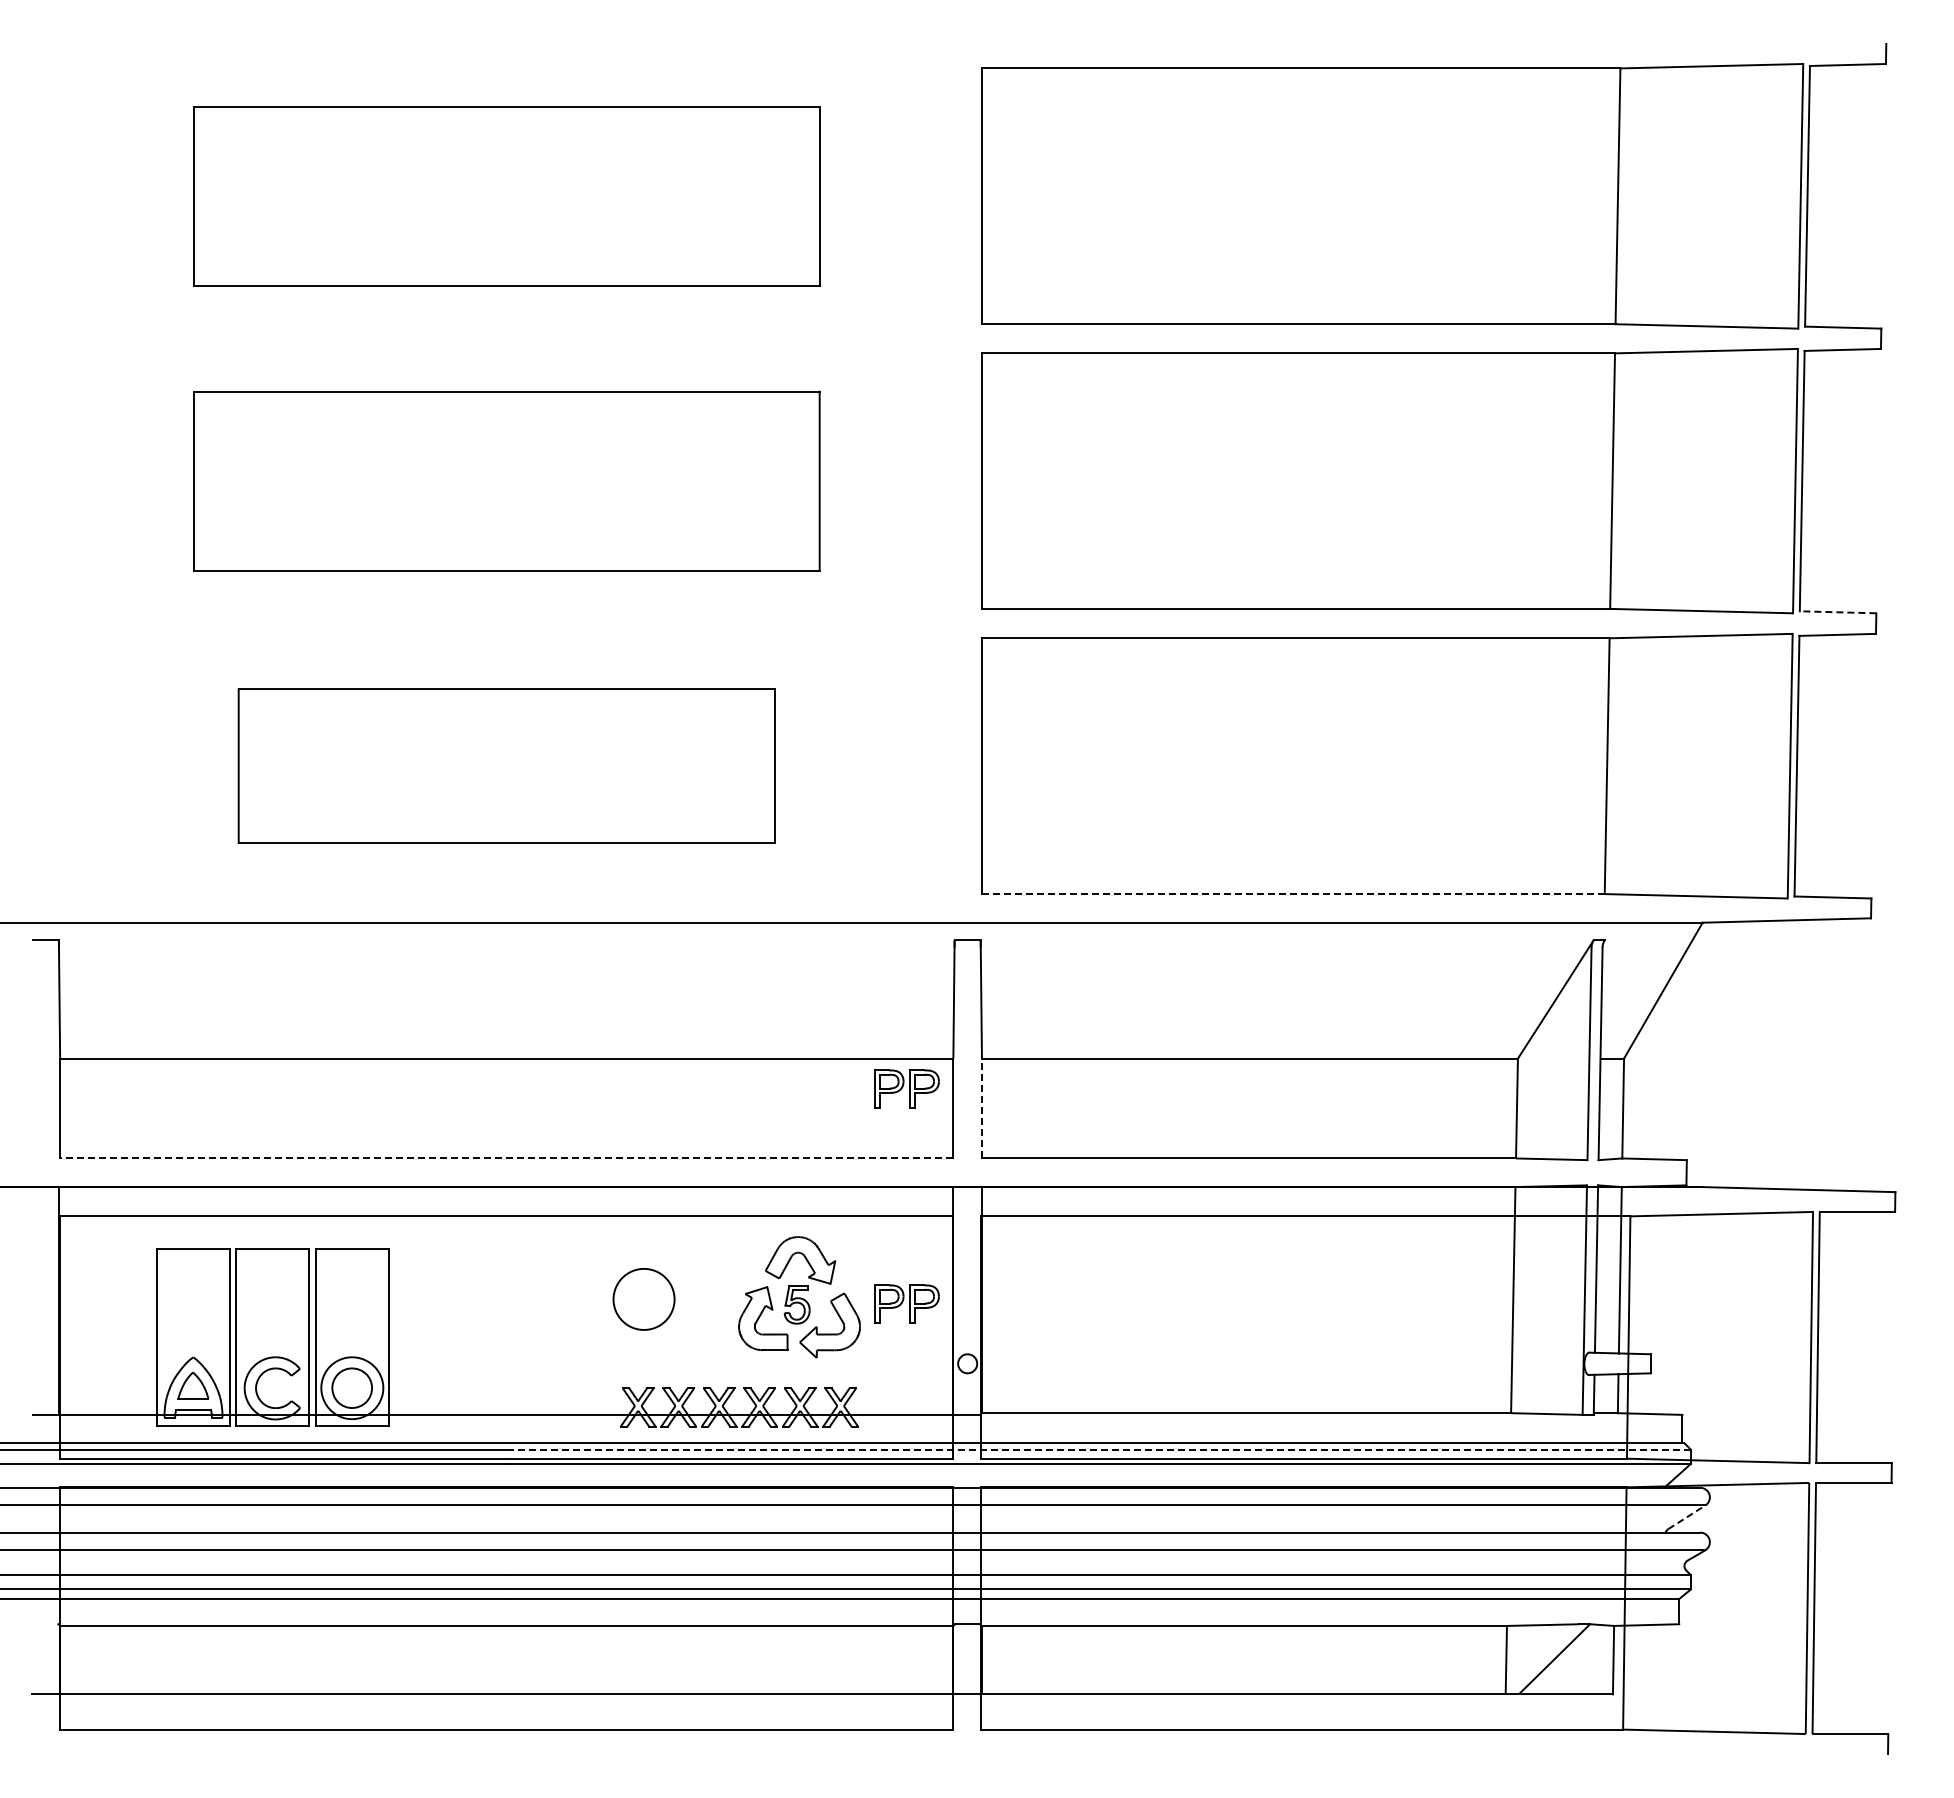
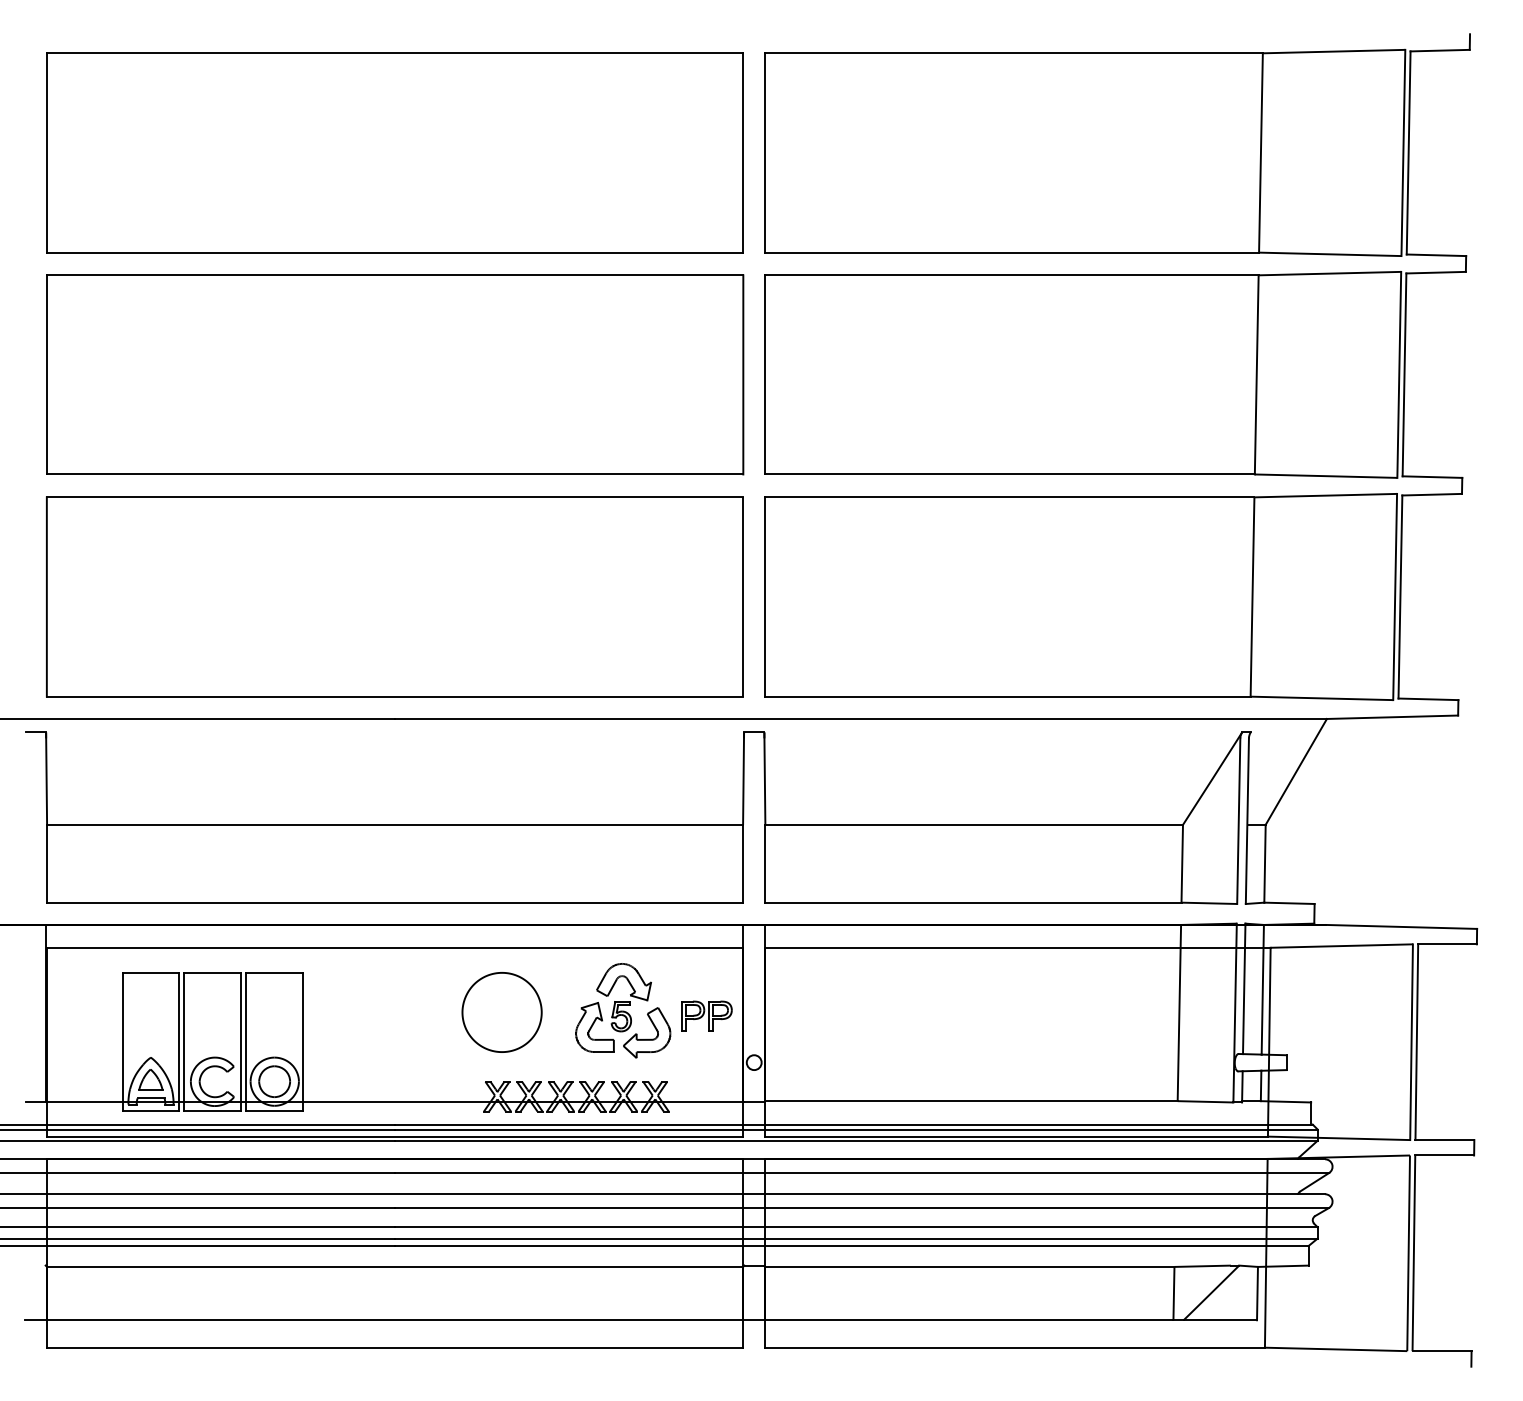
part: (506, 195) -> (394, 152), size x1.43
part: (506, 480) -> (394, 374), size x1.43
line: (1837, 612) -> (1432, 477), dashed -> solid
part: (506, 765) -> (394, 596), size x1.67
line: (1292, 894) -> (1007, 696), dashed -> solid
part: (906, 1088) -> (706, 848), removed
line: (981, 1108) -> (765, 863), dashed -> solid
line: (506, 1158) -> (394, 902), dashed -> solid
part: (643, 1299) -> (501, 1012), size x1.67
line: (1098, 1449) -> (856, 1129), dashed -> solid
line: (1687, 1517) -> (1315, 1182), dashed -> solid

